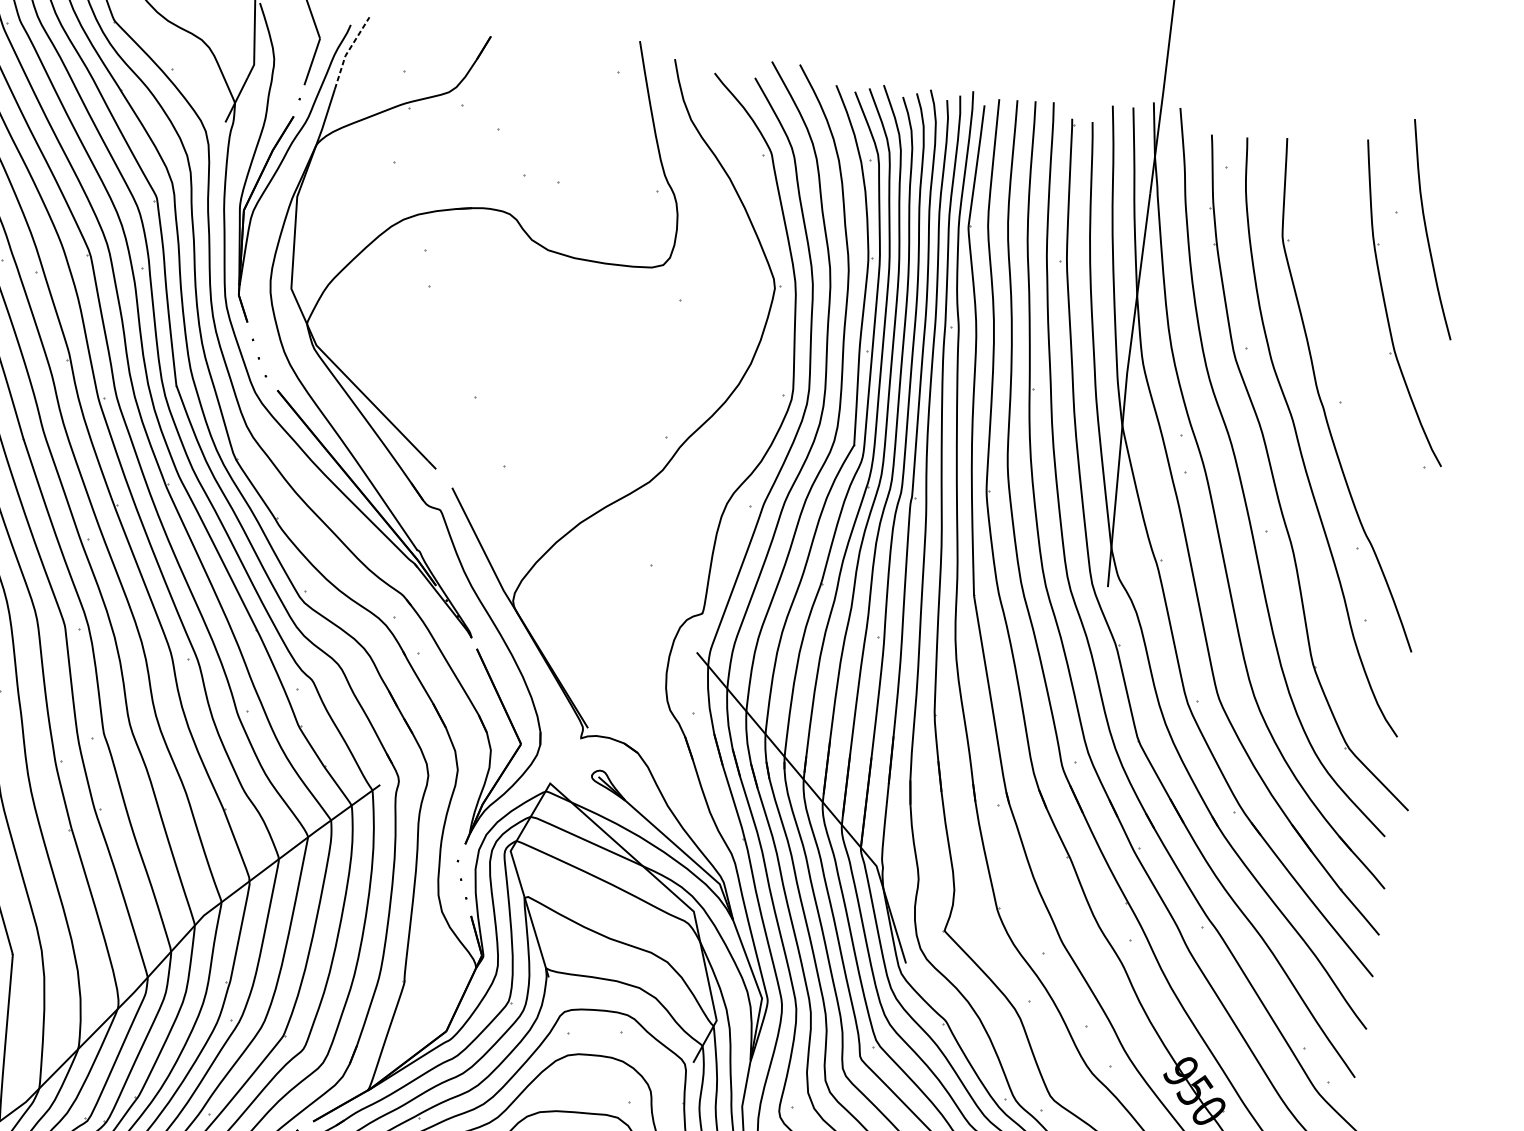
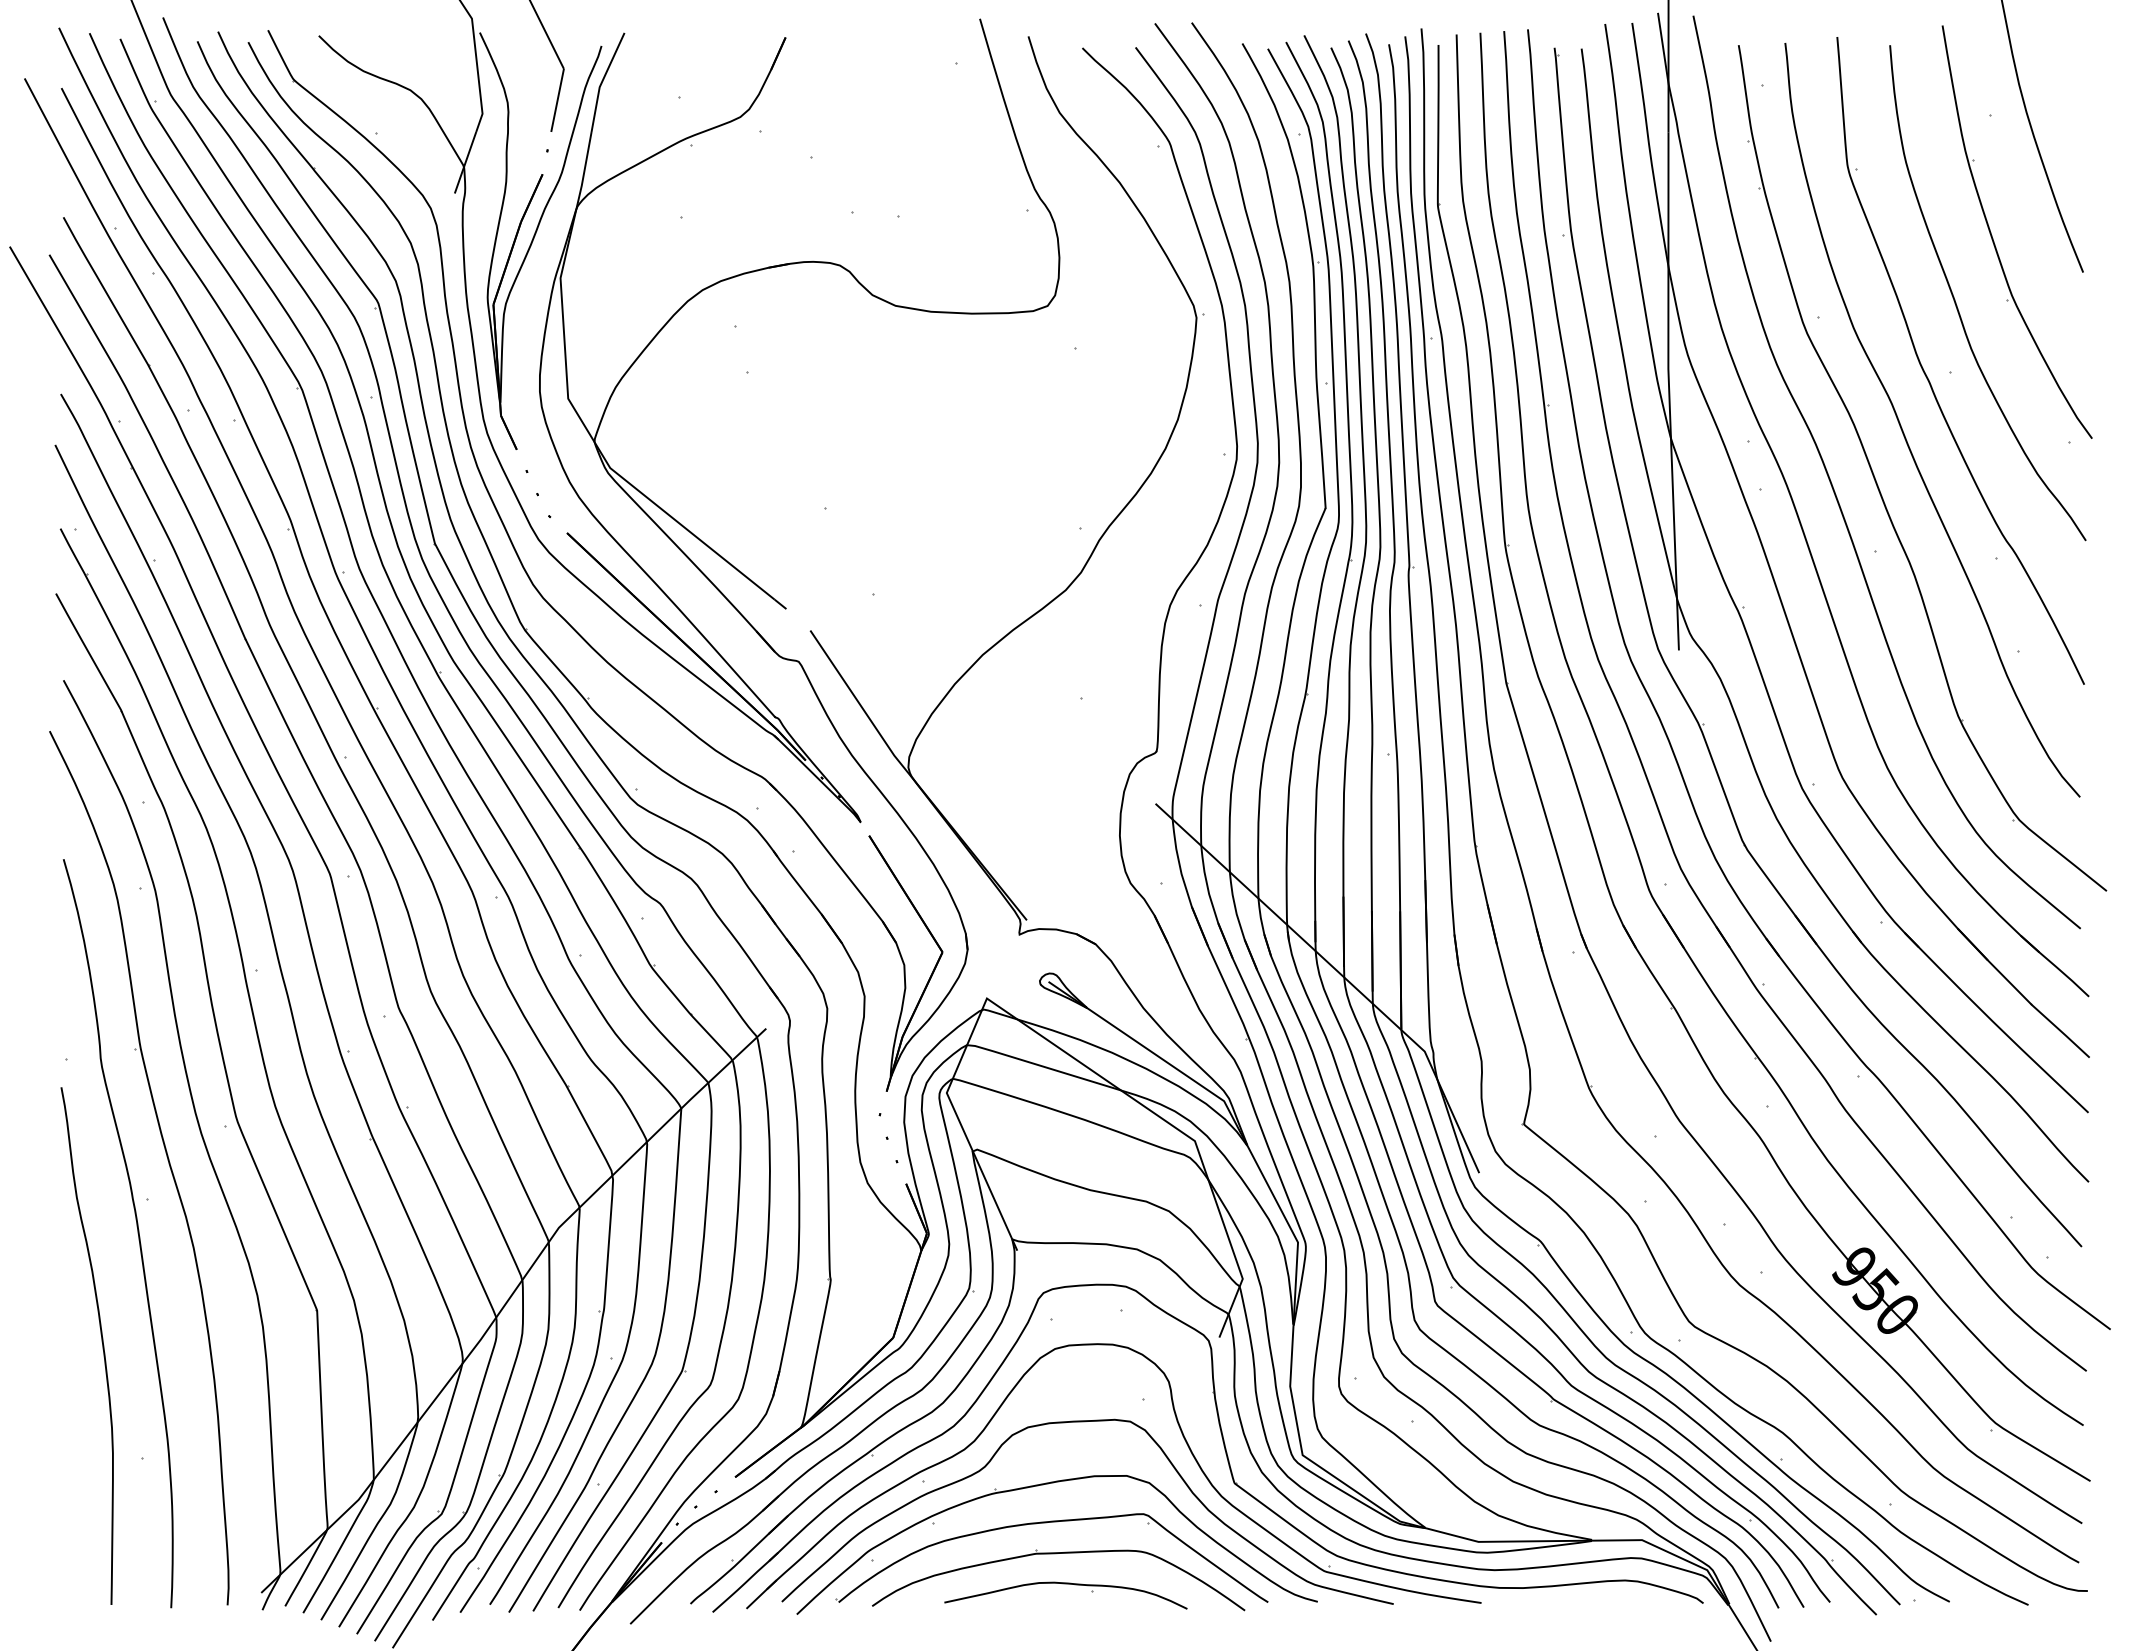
line: (348, 51) -> (602, 80), dashed -> solid
curve: (1351, 350) -> (1956, 302), added

